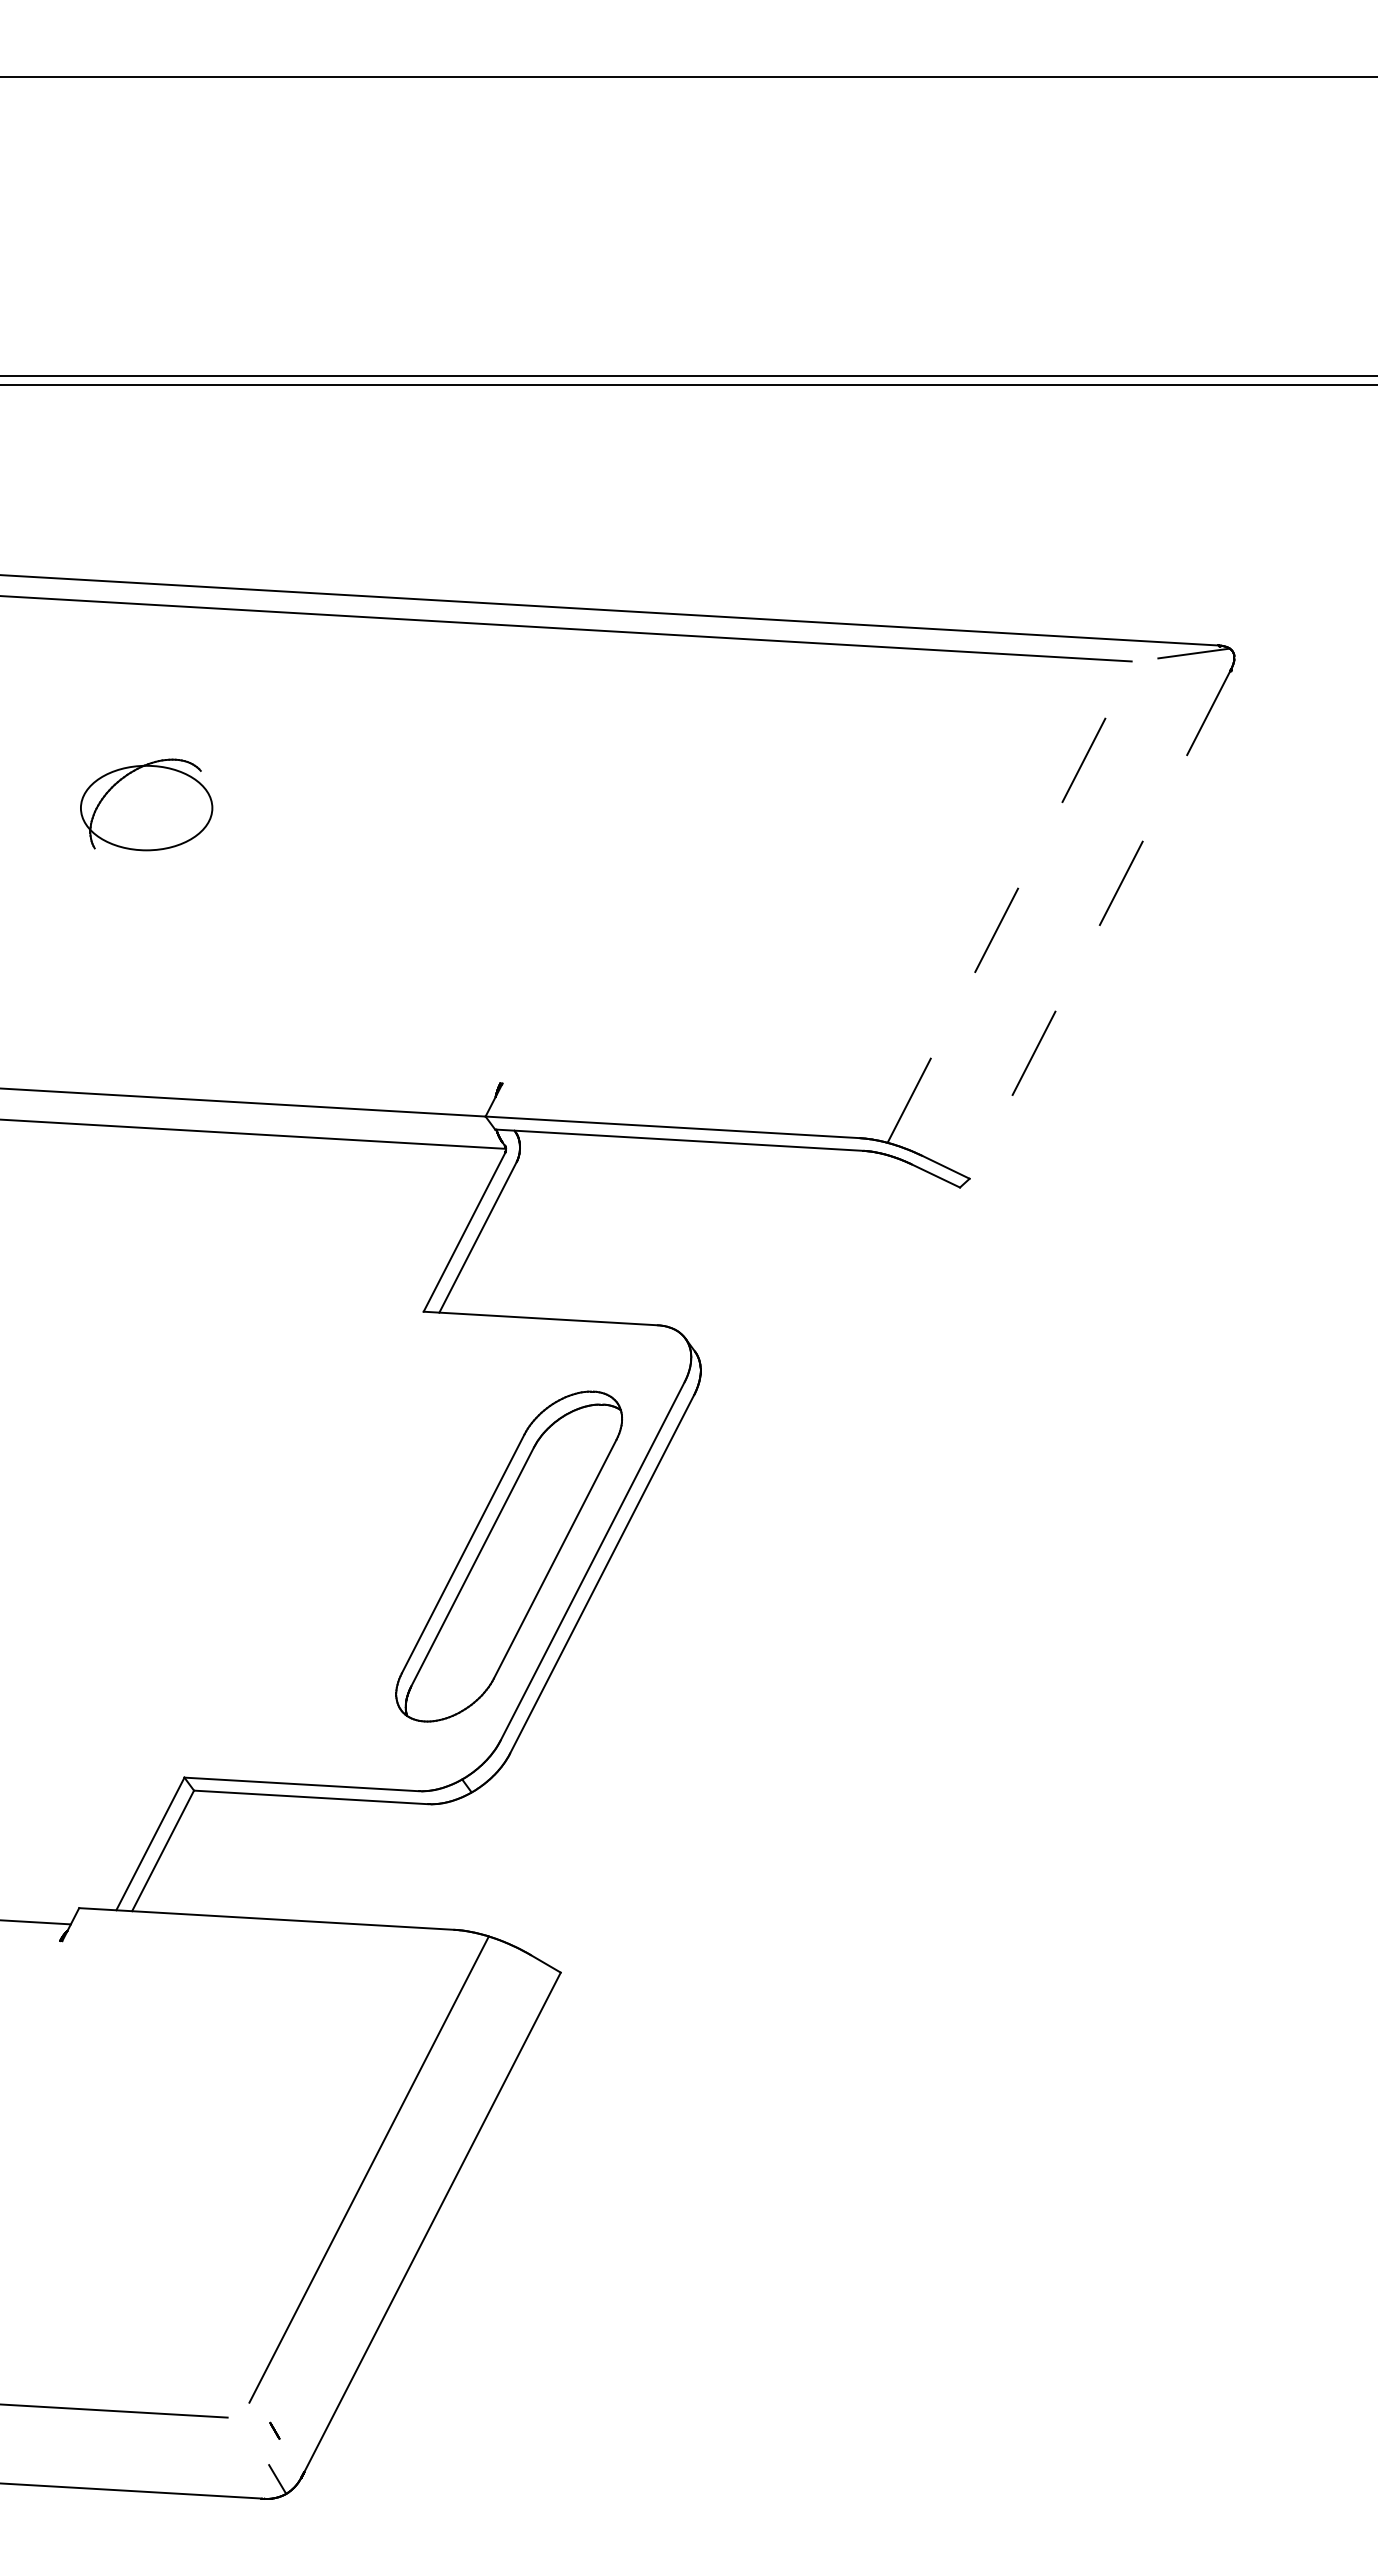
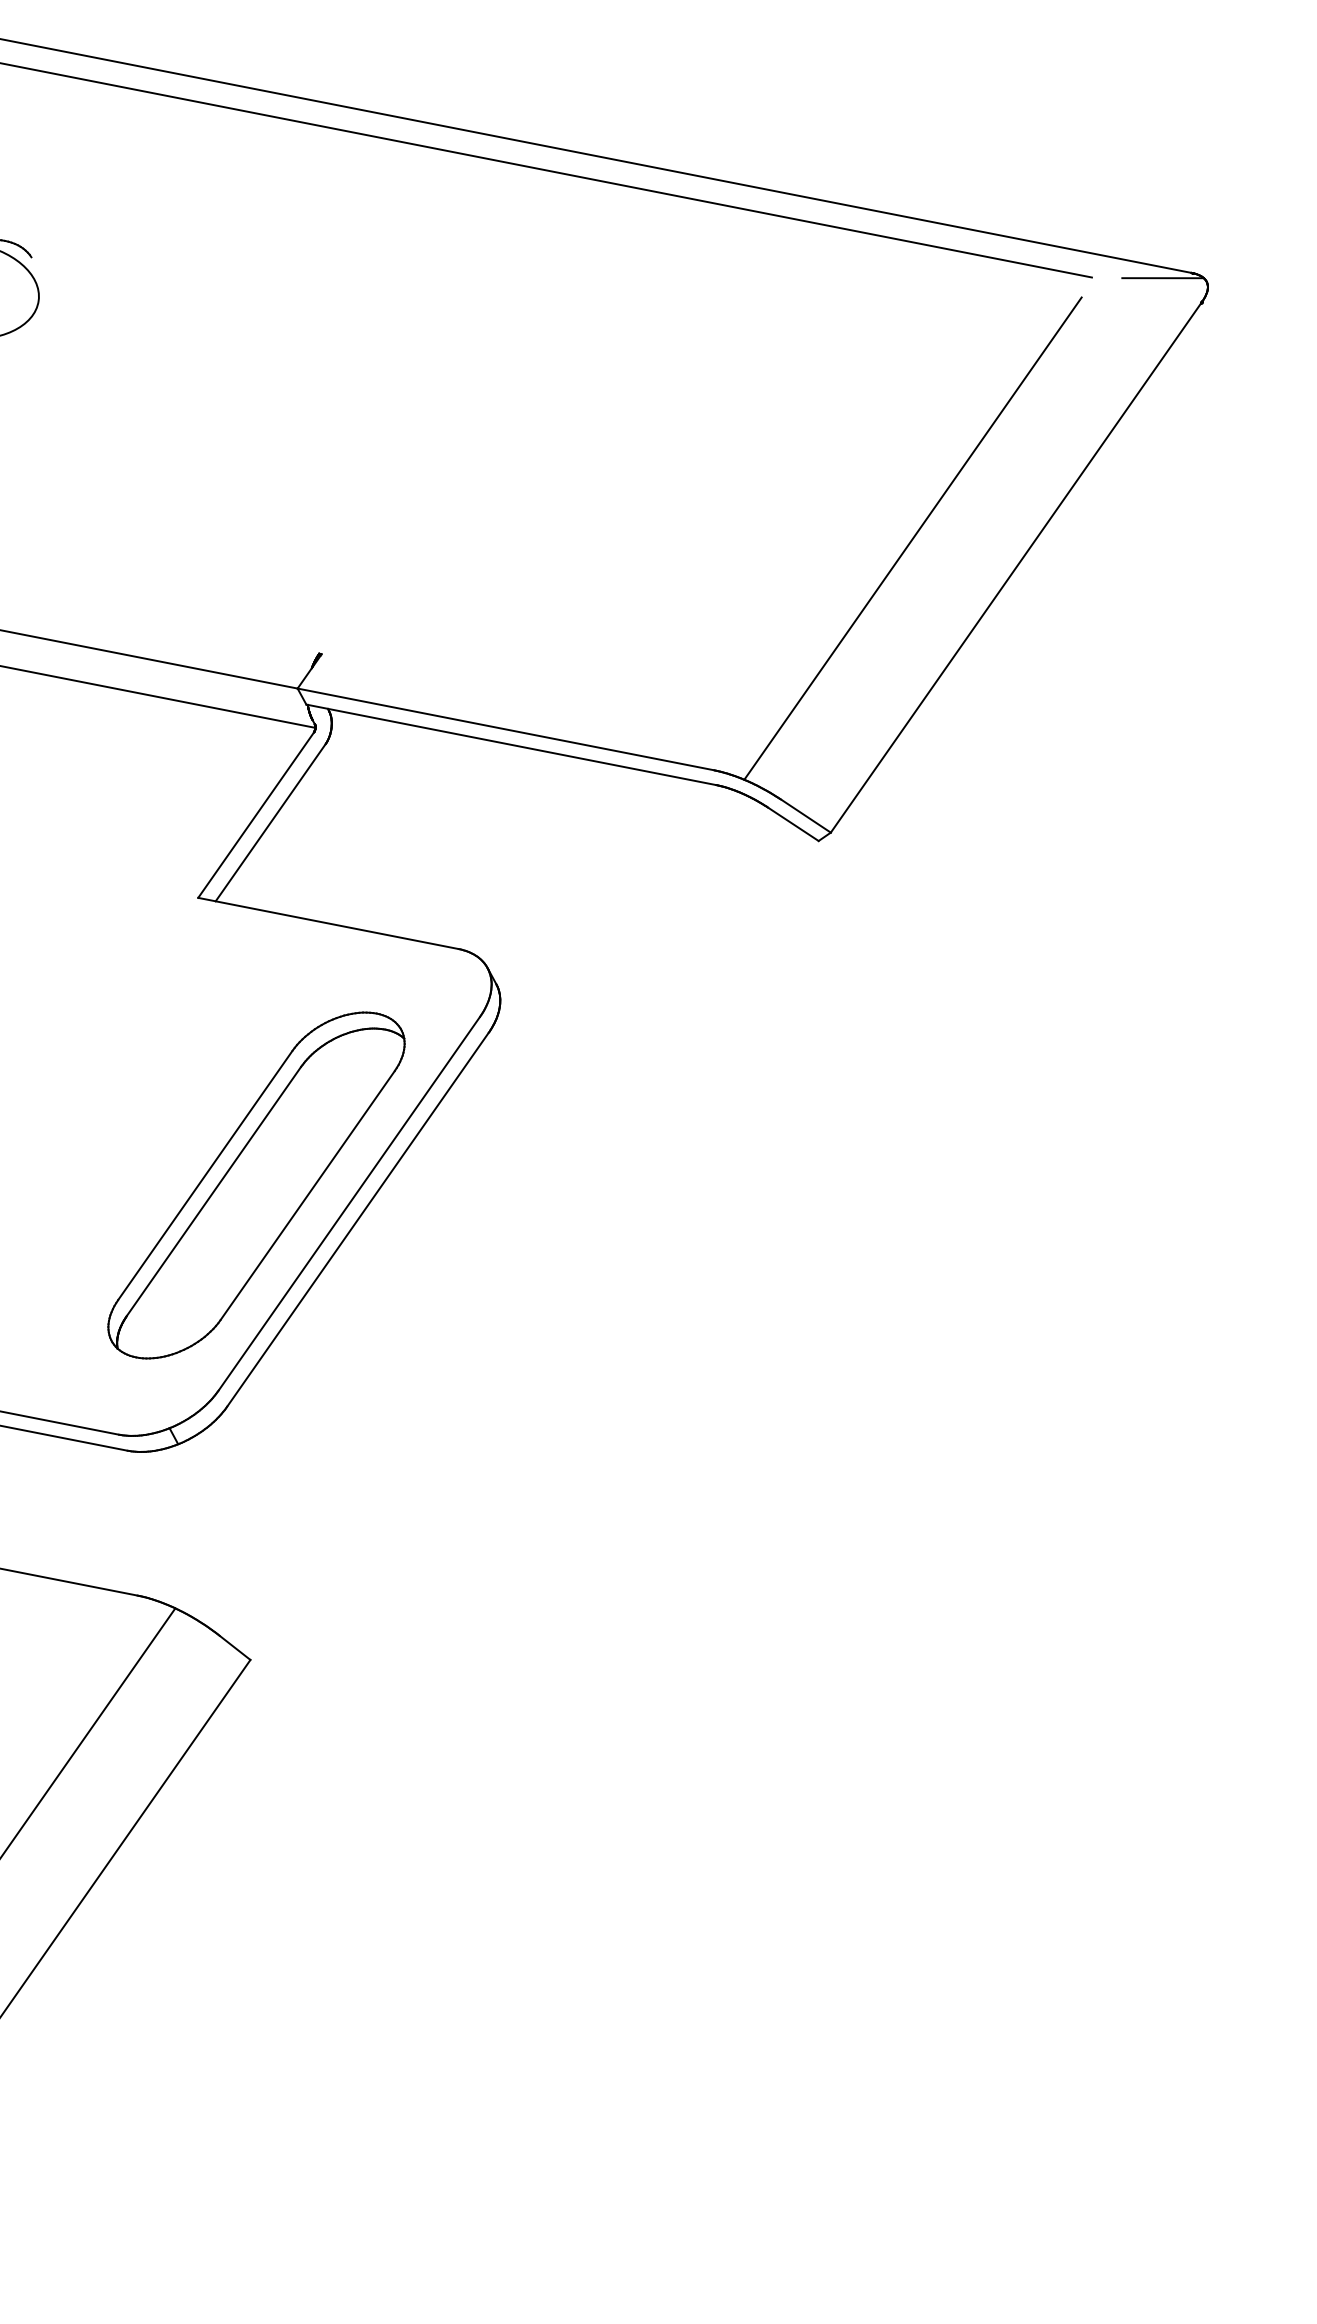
line: (1006, 911) -> (913, 538), dashed -> solid
line: (1099, 925) -> (1015, 568), dashed -> solid

